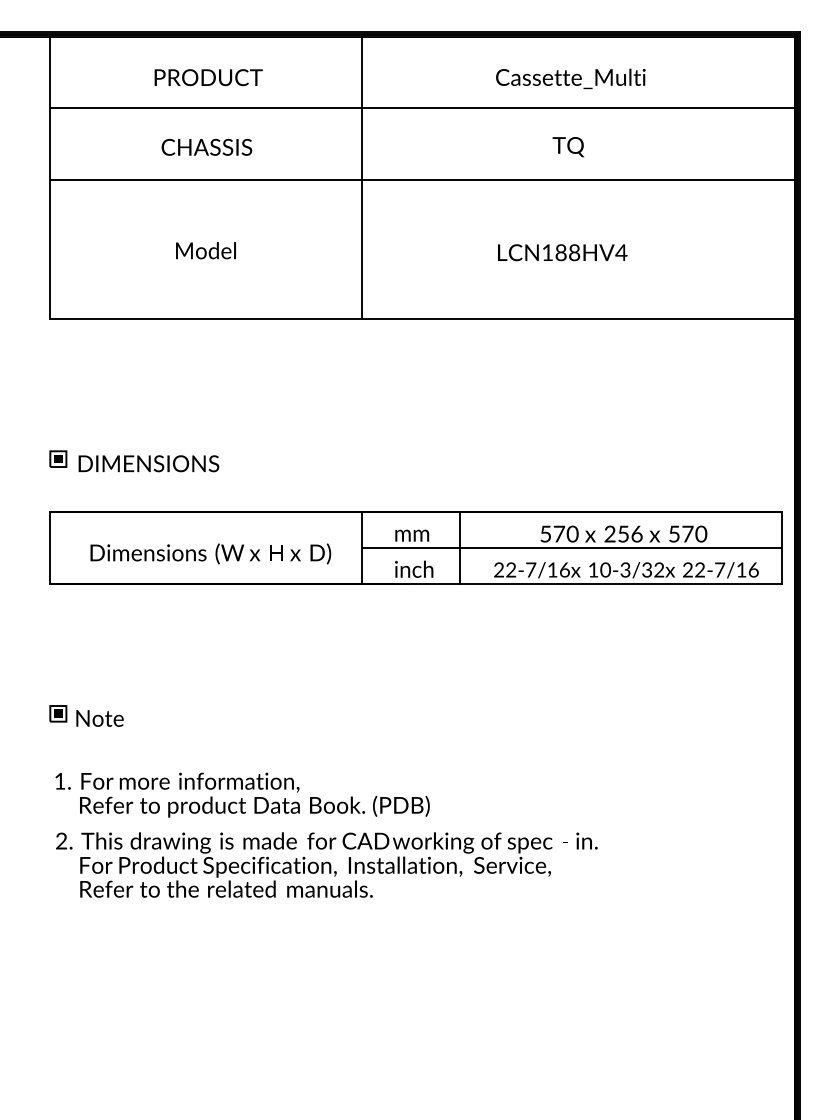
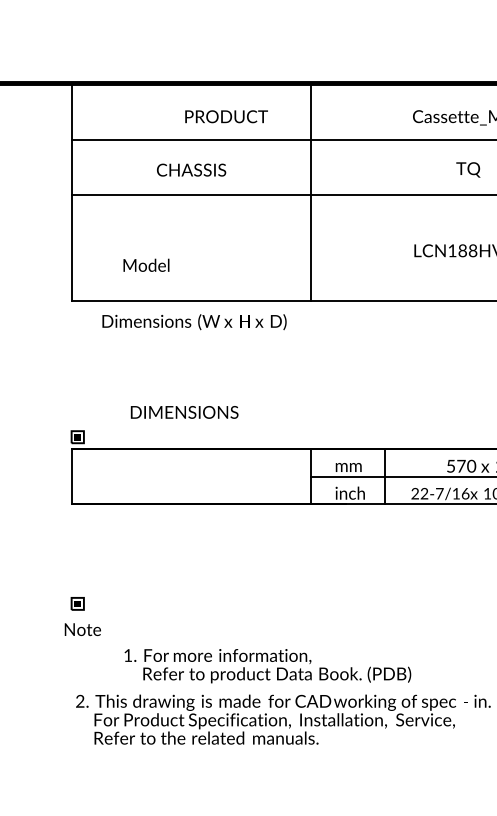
text: (208, 77) -> (226, 116), moved
text: (205, 250) -> (146, 265), moved
part: (58, 458) -> (77, 436), moved
text: (148, 463) -> (184, 412), moved
text: (210, 553) -> (194, 321), moved
text: (99, 718) -> (82, 629), moved
text: (242, 794) -> (267, 665), moved

